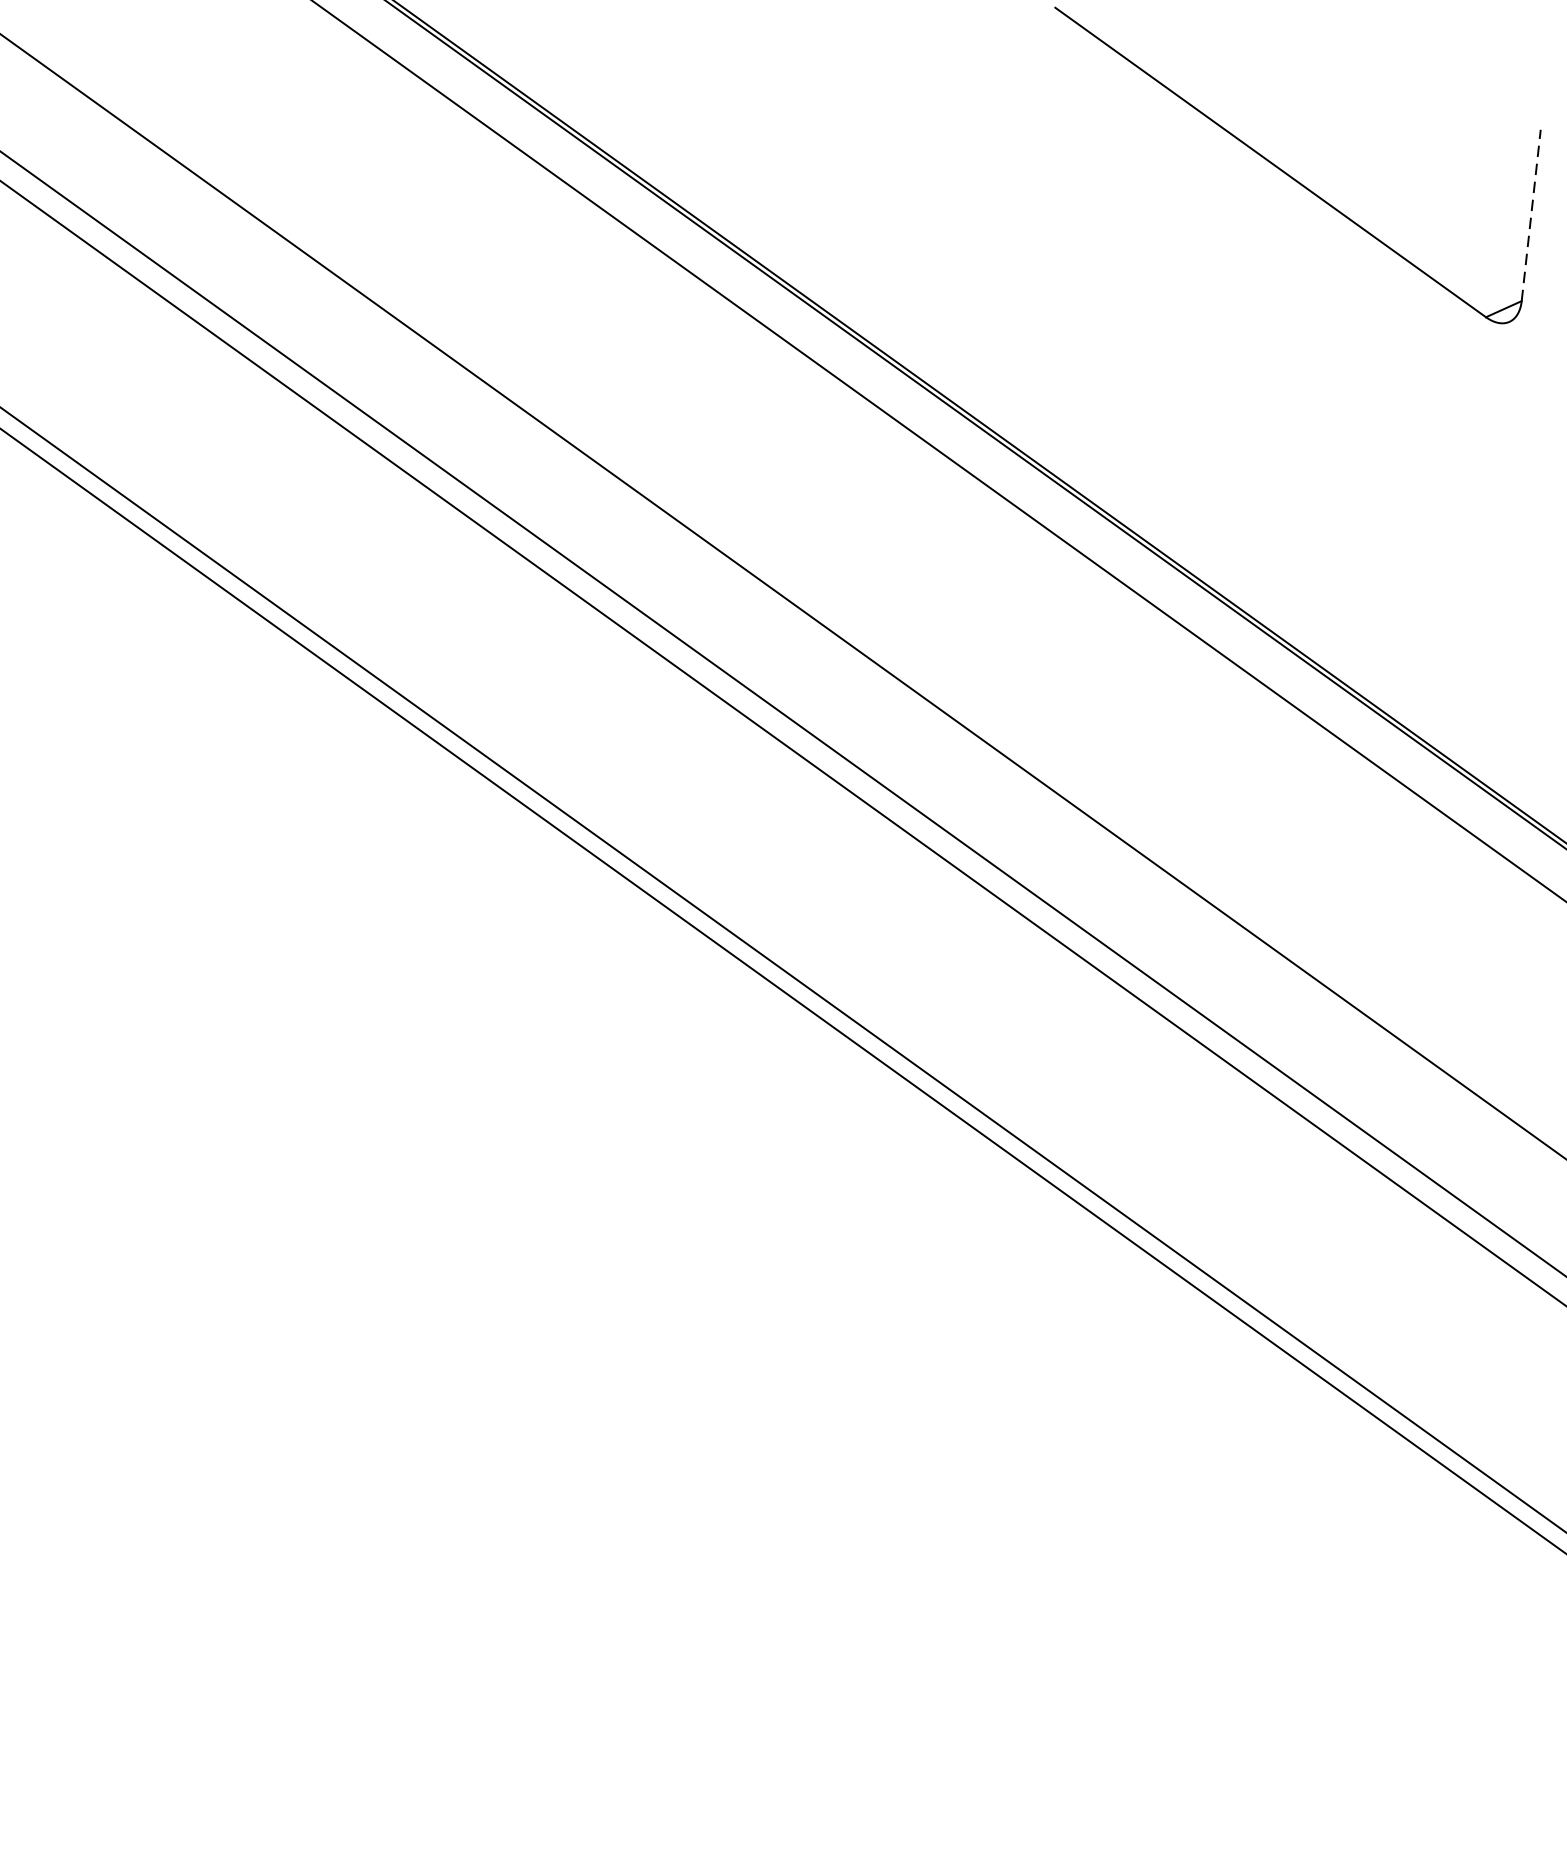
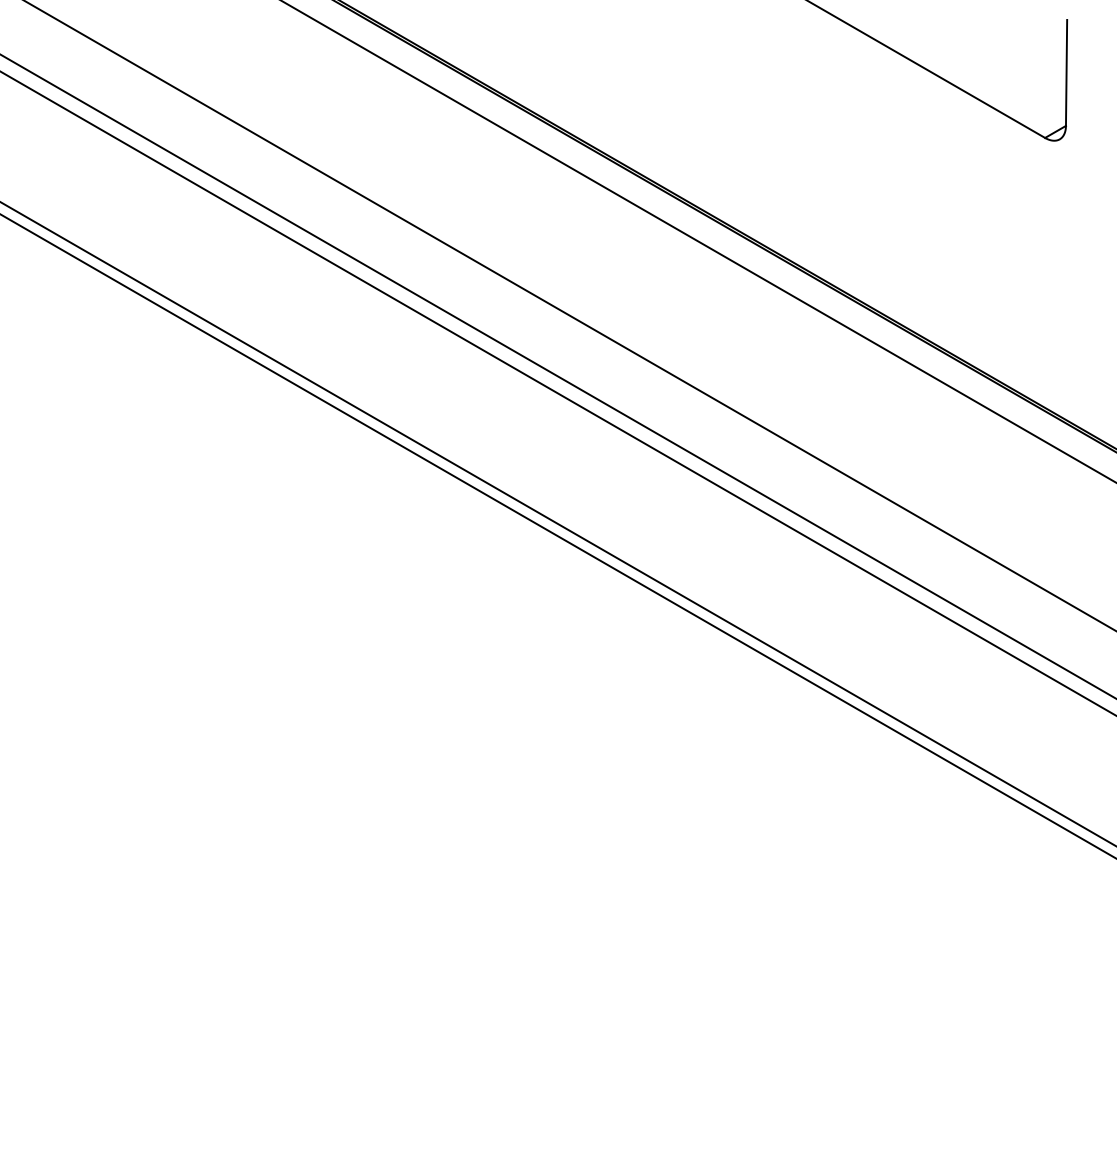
line: (1531, 214) -> (1066, 72), dashed -> solid

